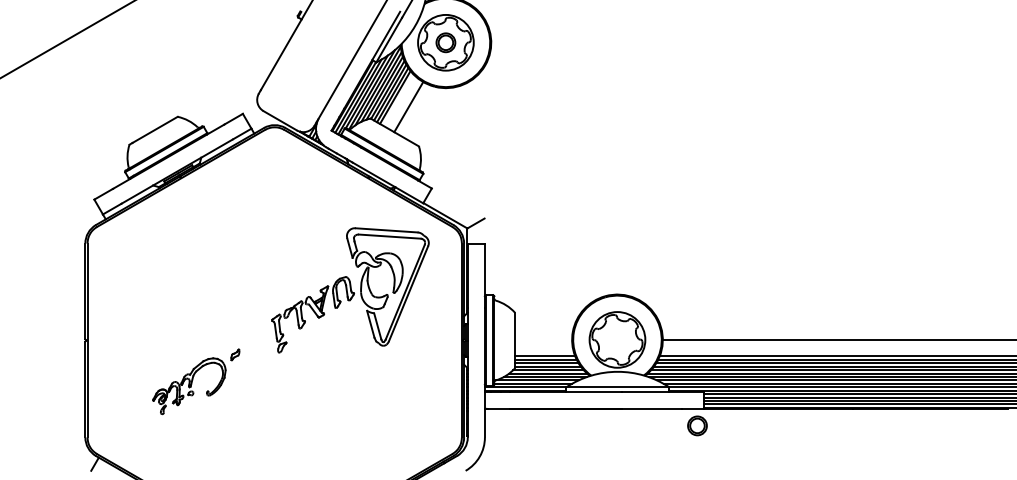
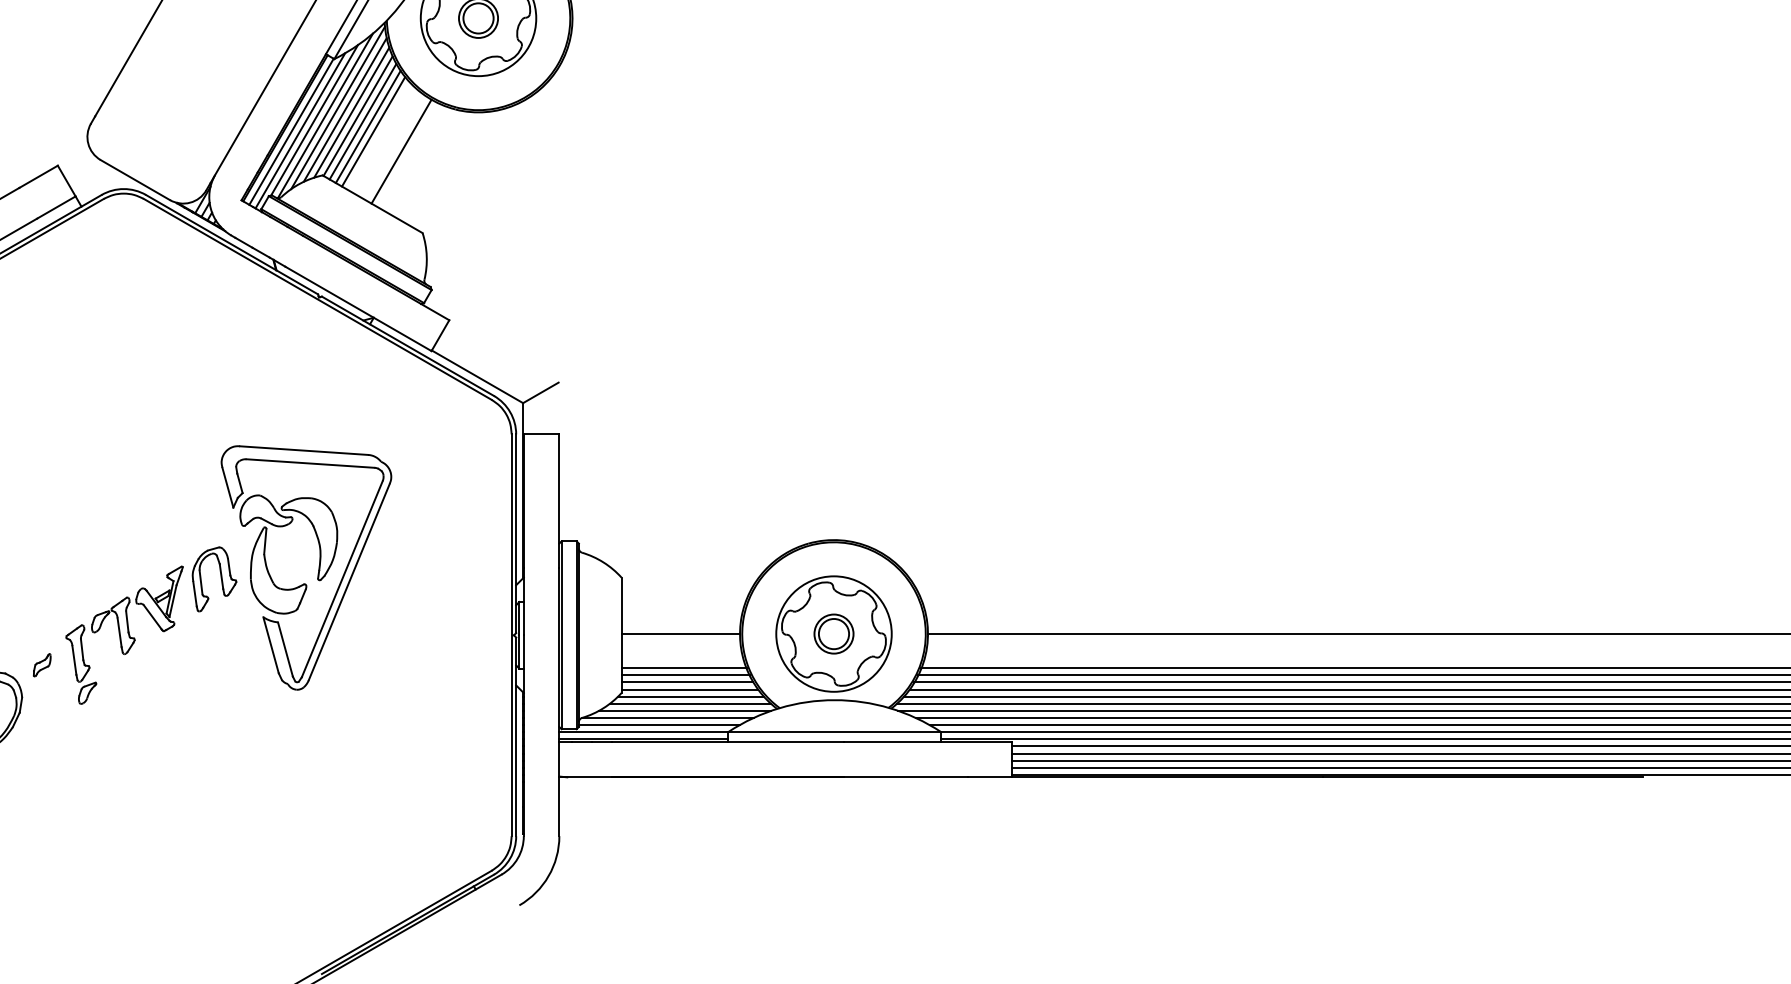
part: (350, 290) -> (228, 575), moved
line: (543, 339) -> (680, 633), added
part: (697, 425) -> (834, 633), moved

